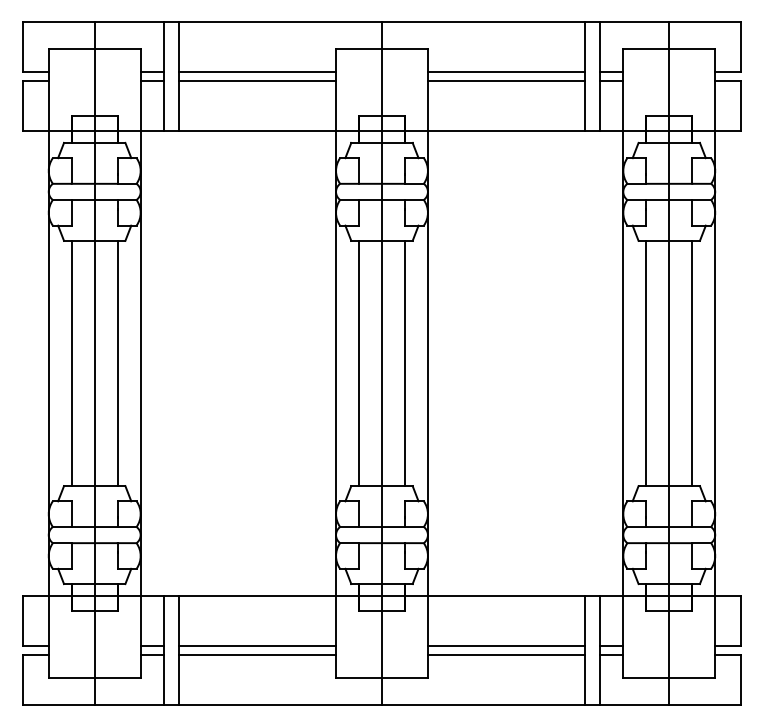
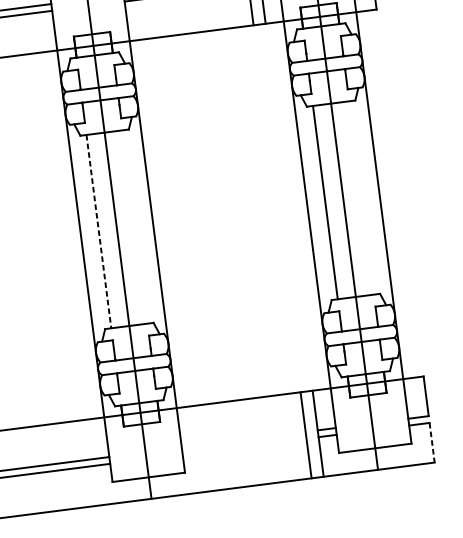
line: (359, 363) -> (99, 231), solid -> dashed
line: (404, 363) -> (134, 227), removed
line: (692, 363) -> (361, 197), removed
line: (506, 646) -> (243, 439), removed
line: (506, 655) -> (244, 446), removed
line: (741, 680) -> (432, 442), solid -> dashed

